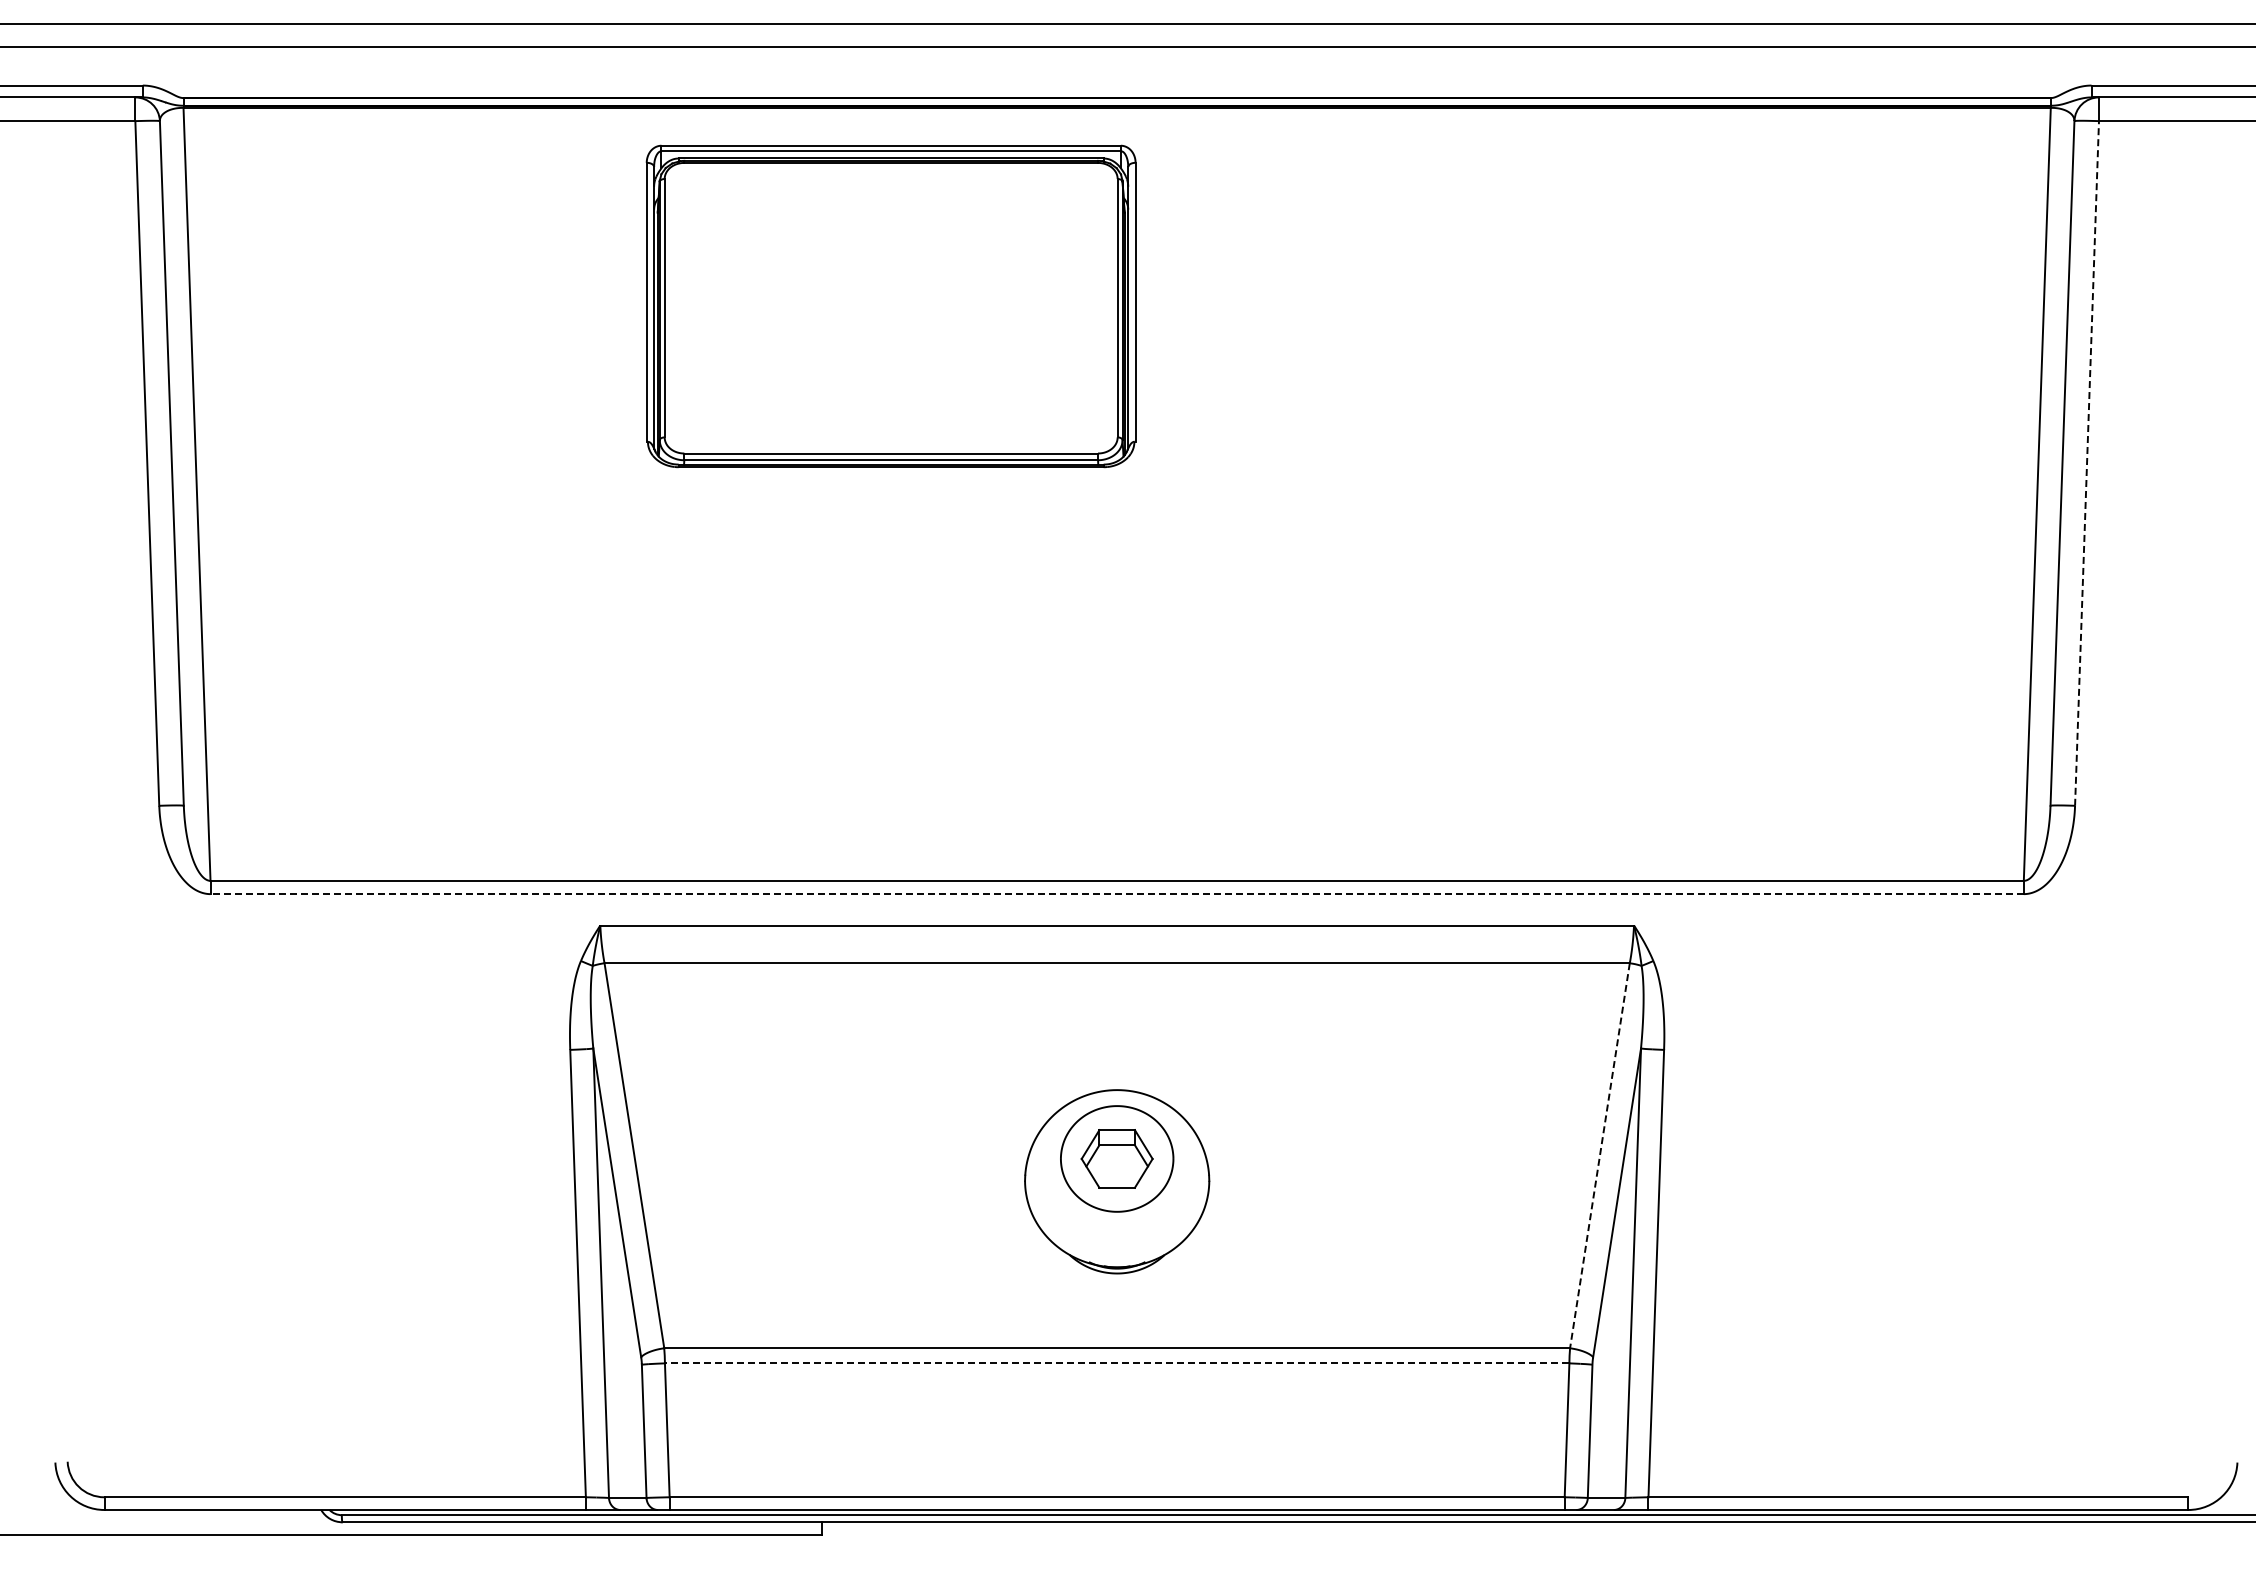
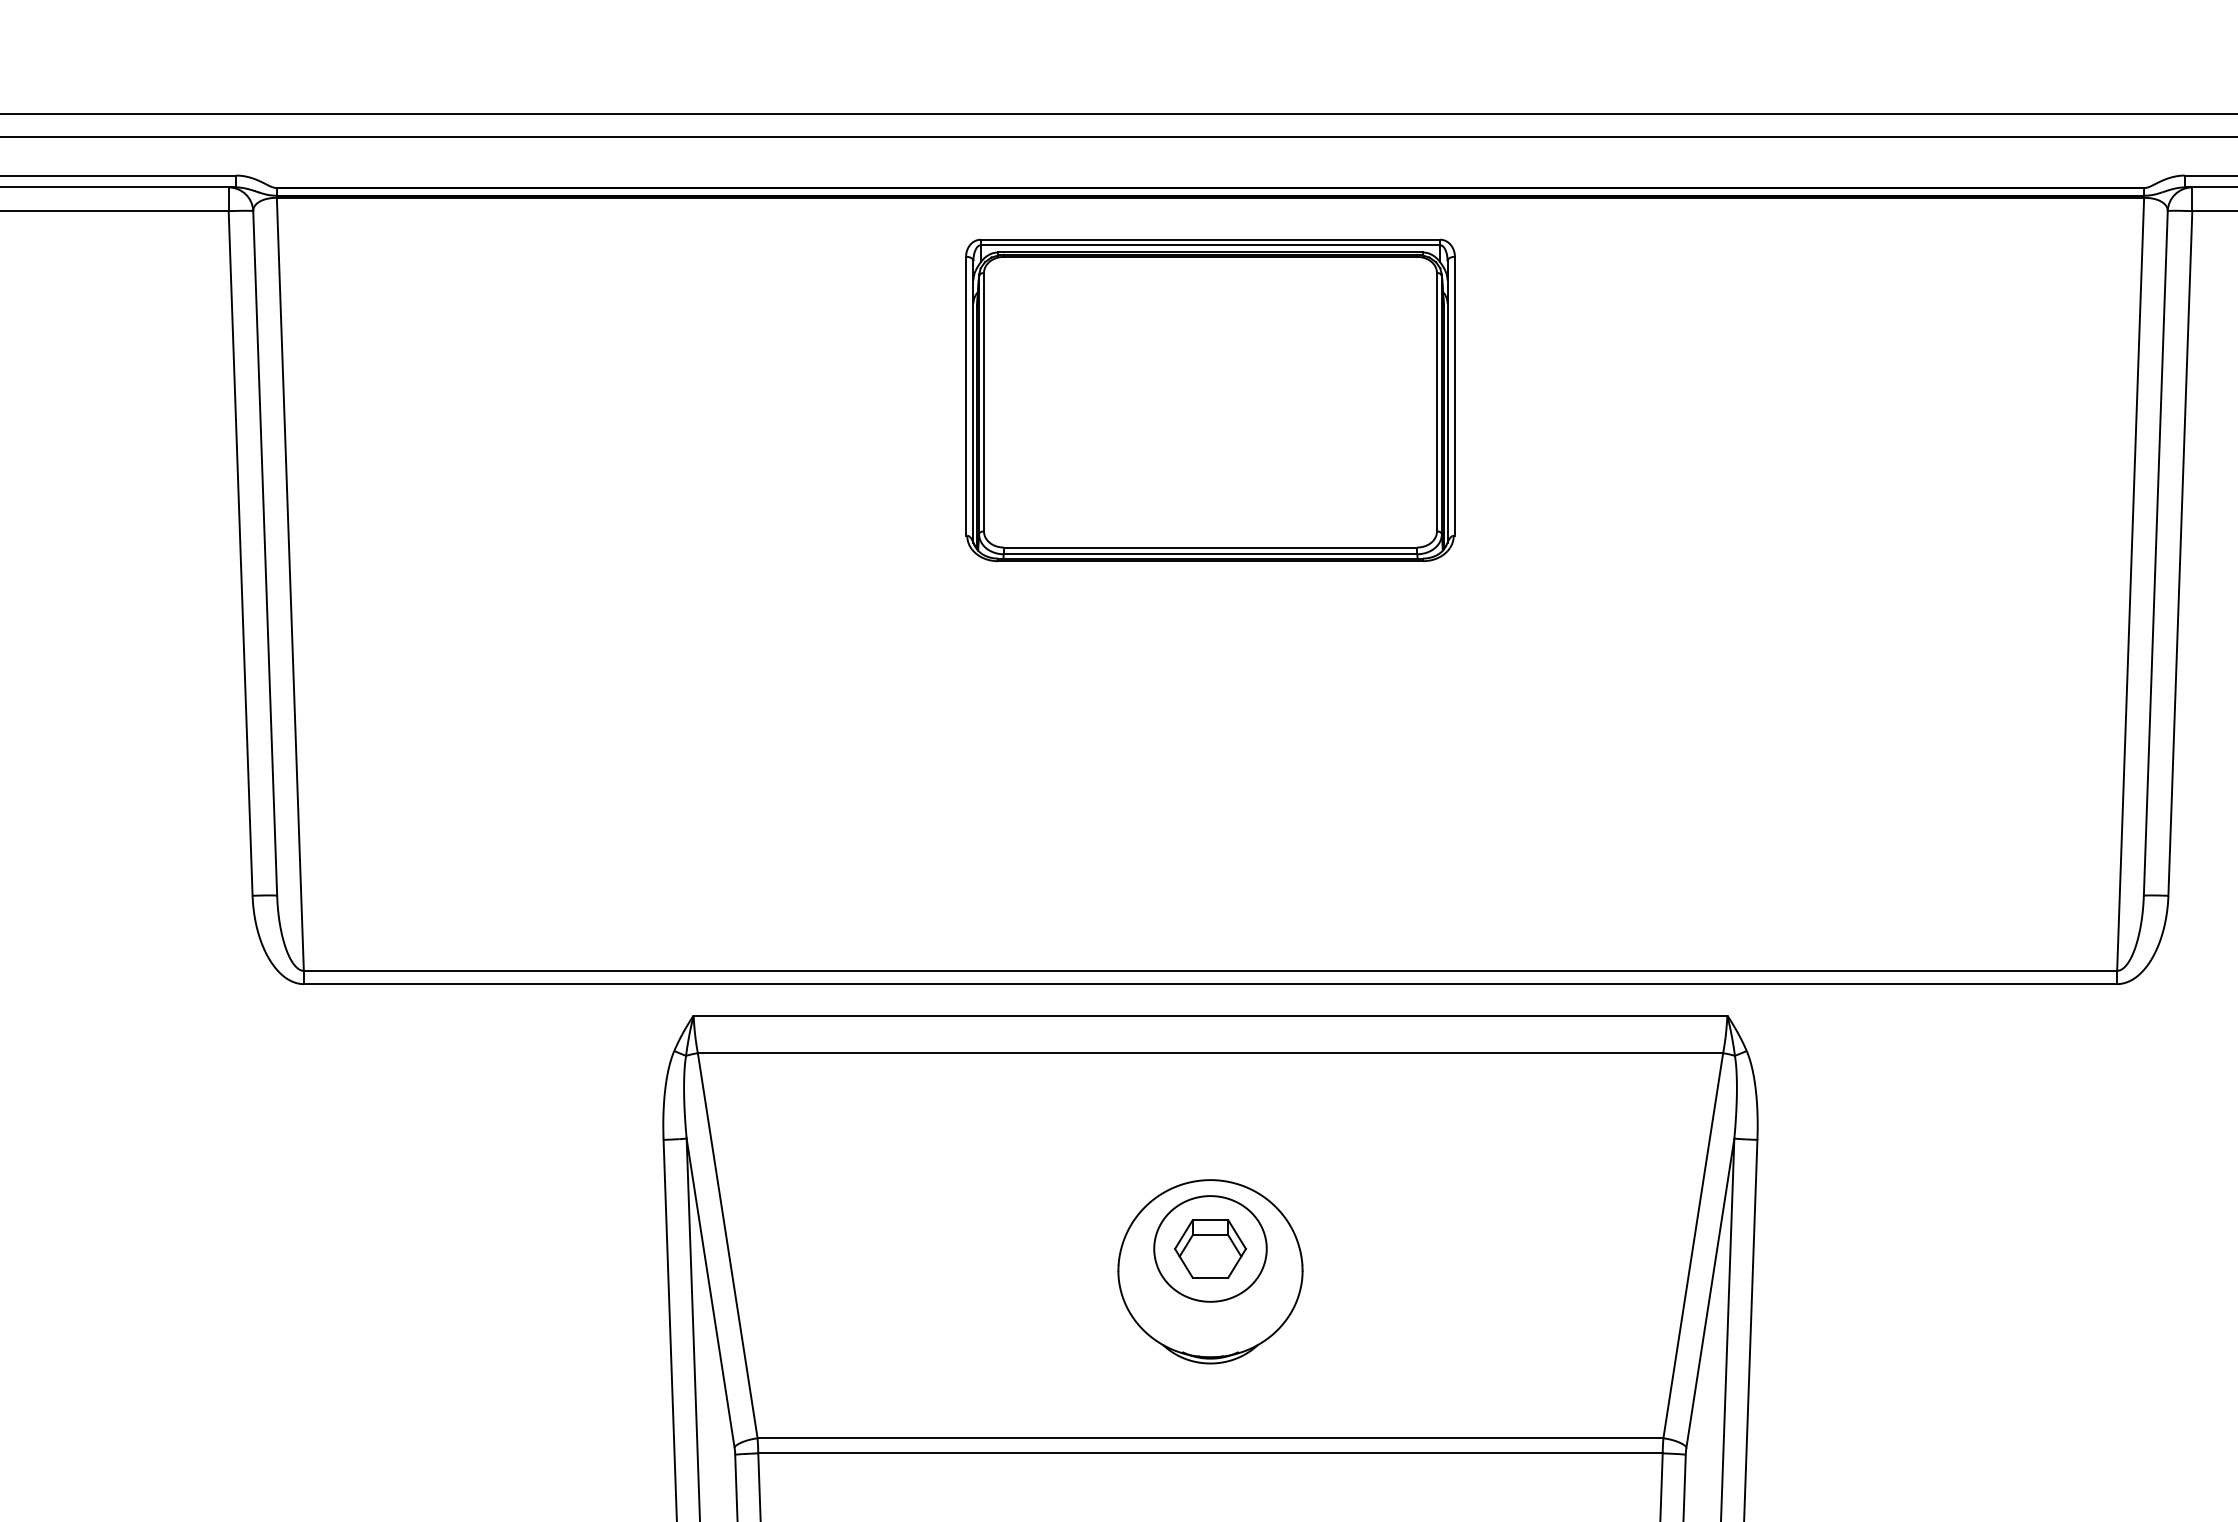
part: (890, 306) -> (1209, 400), moved
line: (2087, 463) -> (2180, 553), dashed -> solid
line: (1117, 894) -> (1210, 984), dashed -> solid
line: (1599, 1155) -> (1692, 1245), dashed -> solid
line: (1116, 1363) -> (1209, 1453), dashed -> solid

